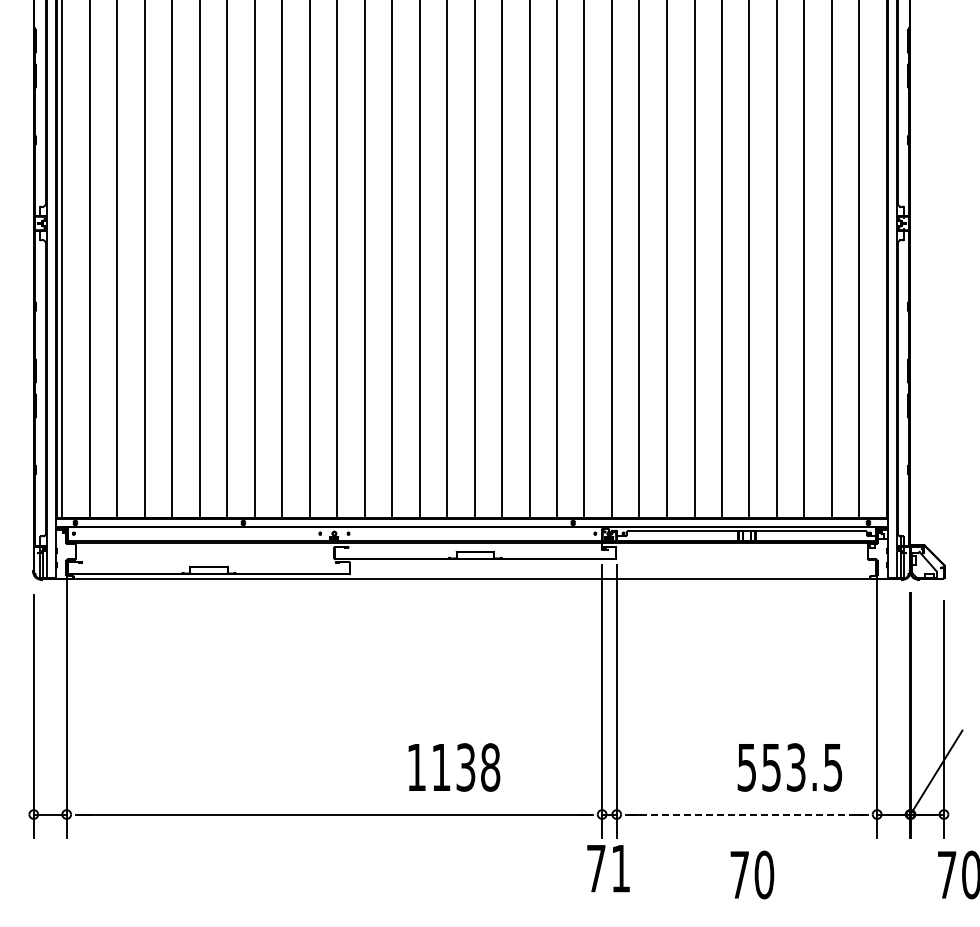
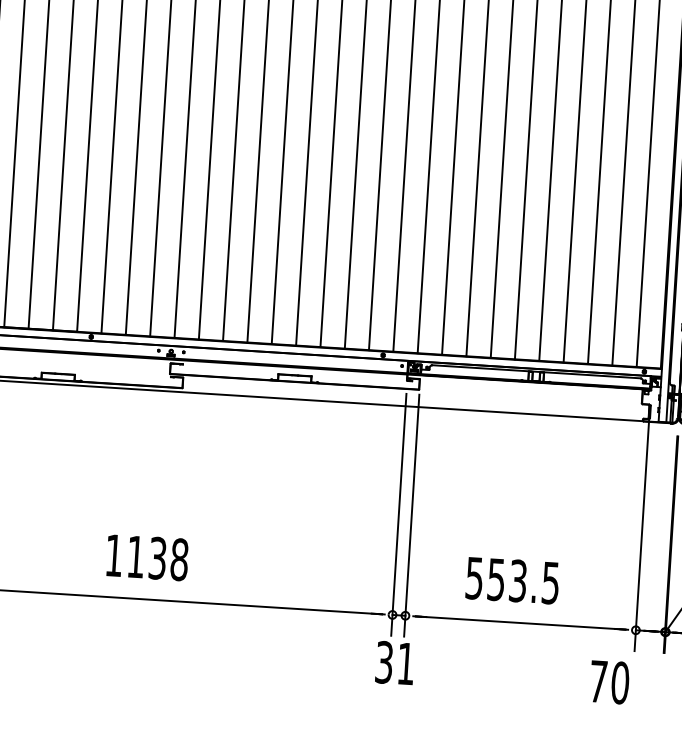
text: (454, 767) -> (147, 557), moved
text: (789, 767) -> (512, 580), moved
line: (747, 814) -> (521, 623), dashed -> solid
text: (596, 868) -> (384, 662), 71 -> 31
text: (752, 874) -> (609, 681), moved

